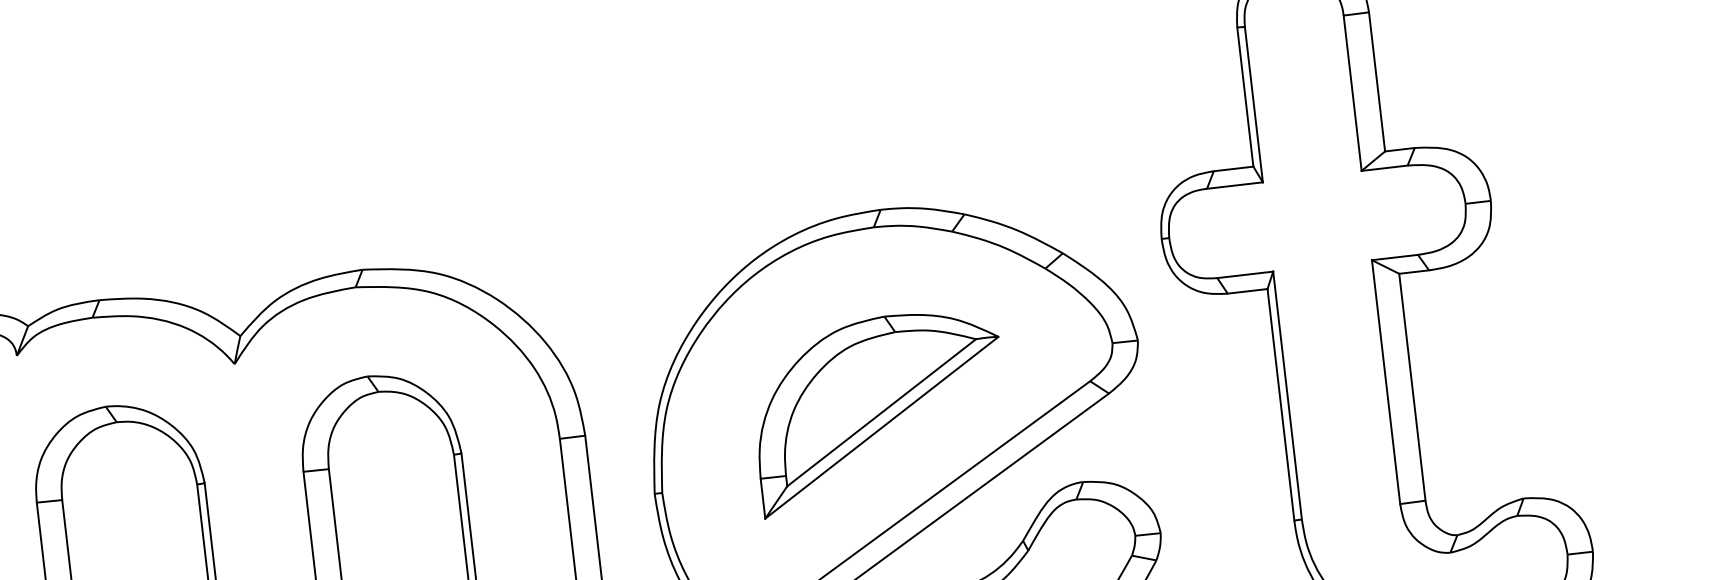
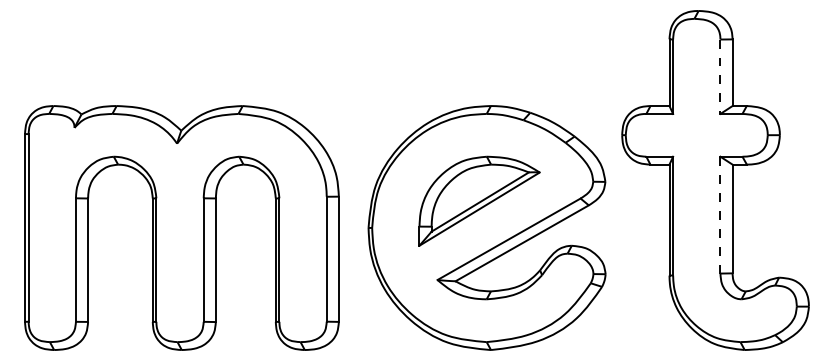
line: (1352, 94) -> (720, 77), solid -> dashed
line: (1386, 382) -> (720, 215), solid -> dashed

